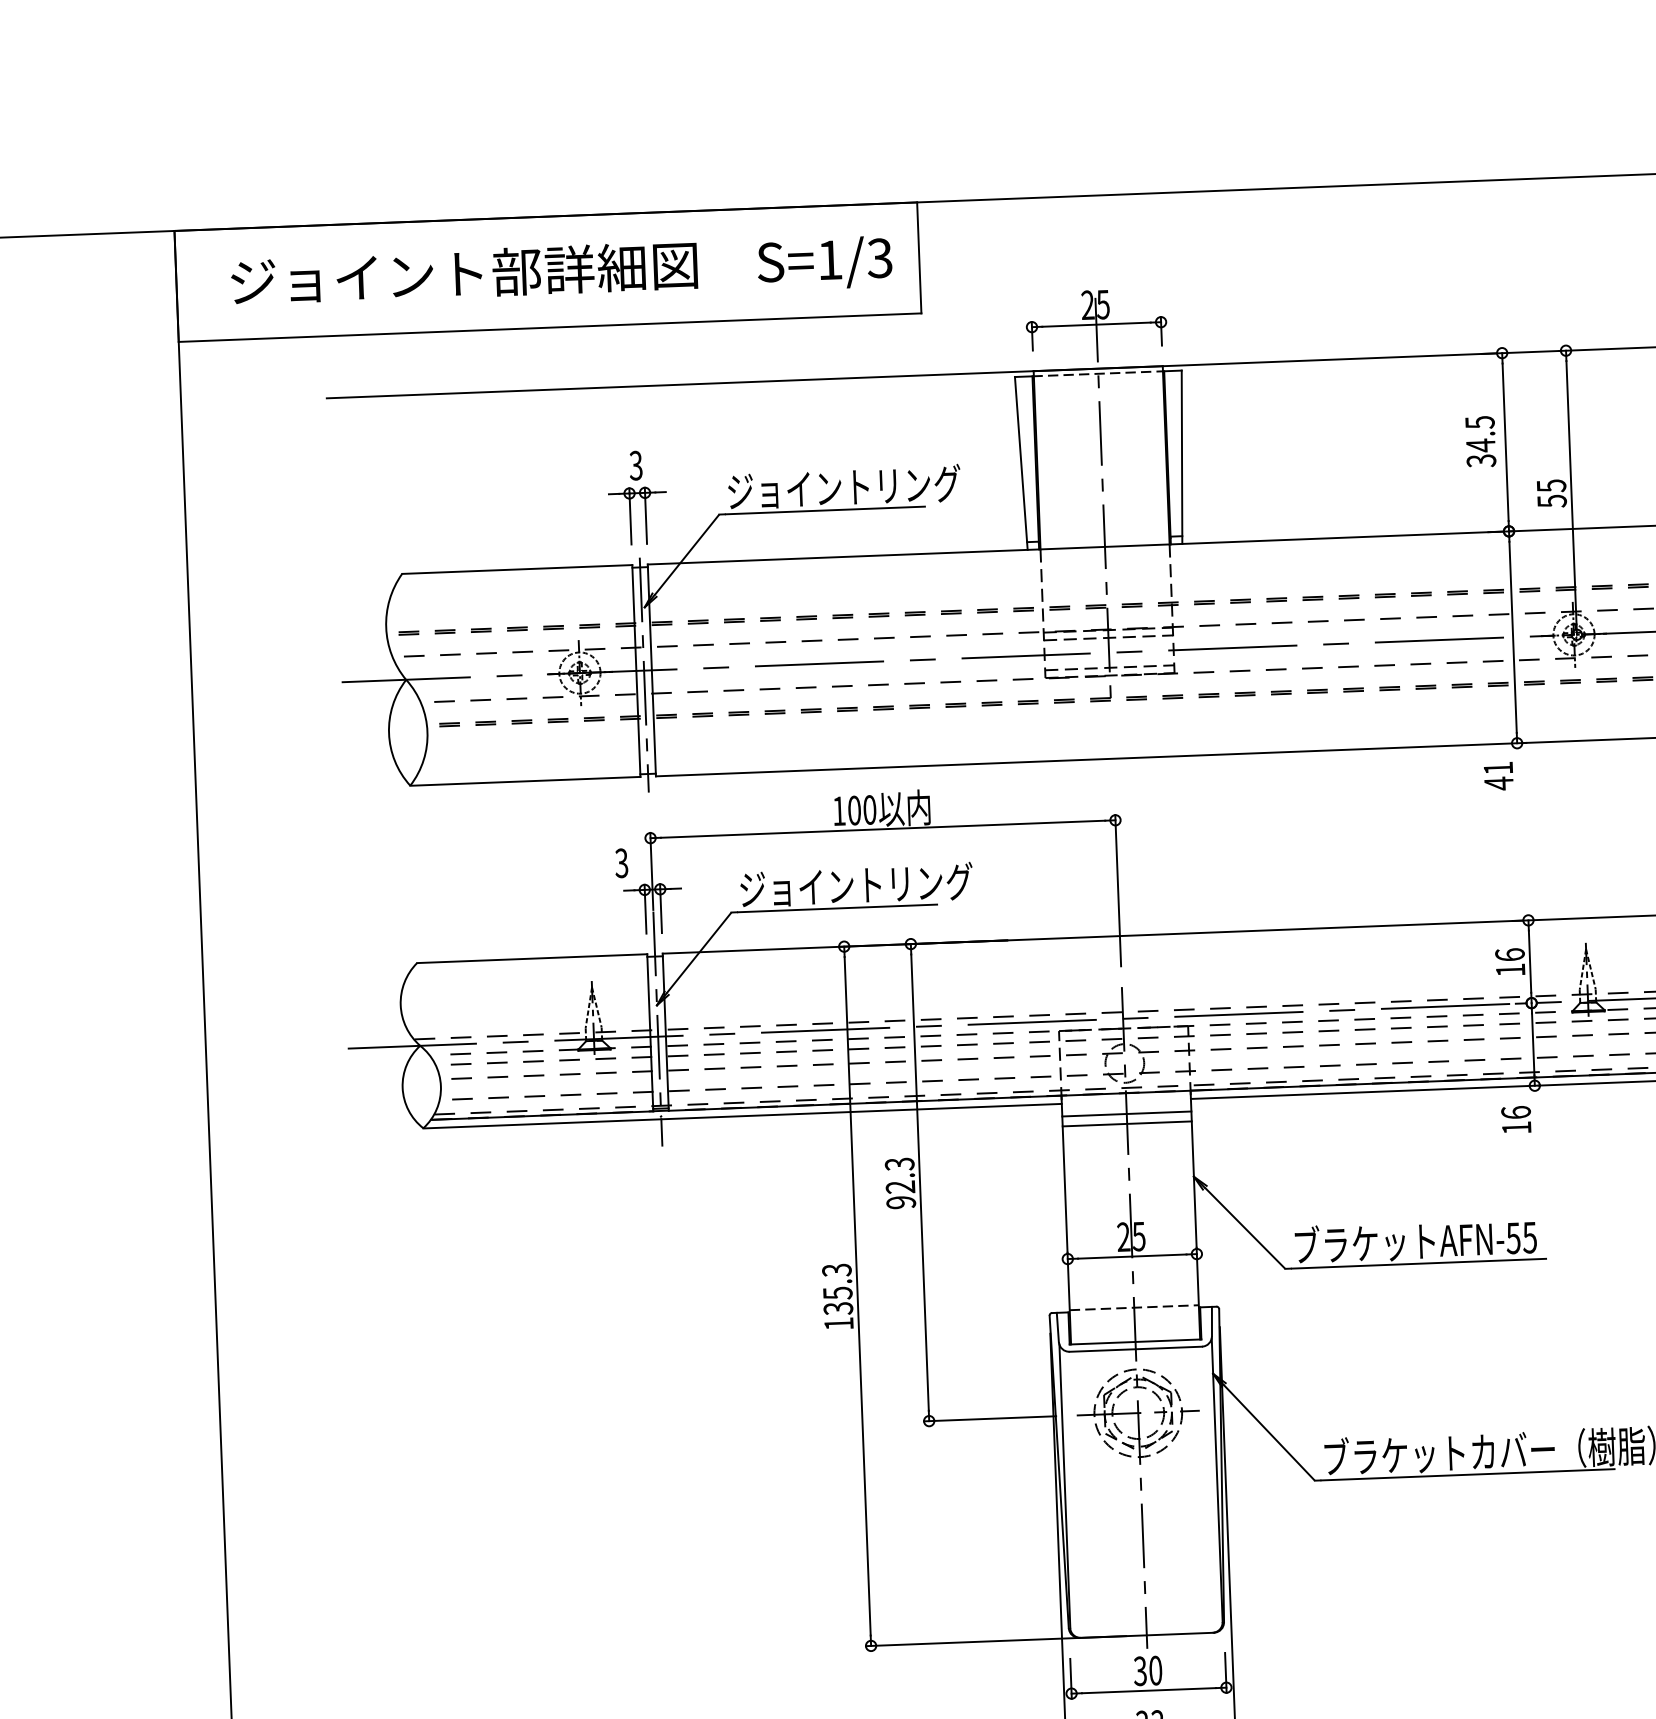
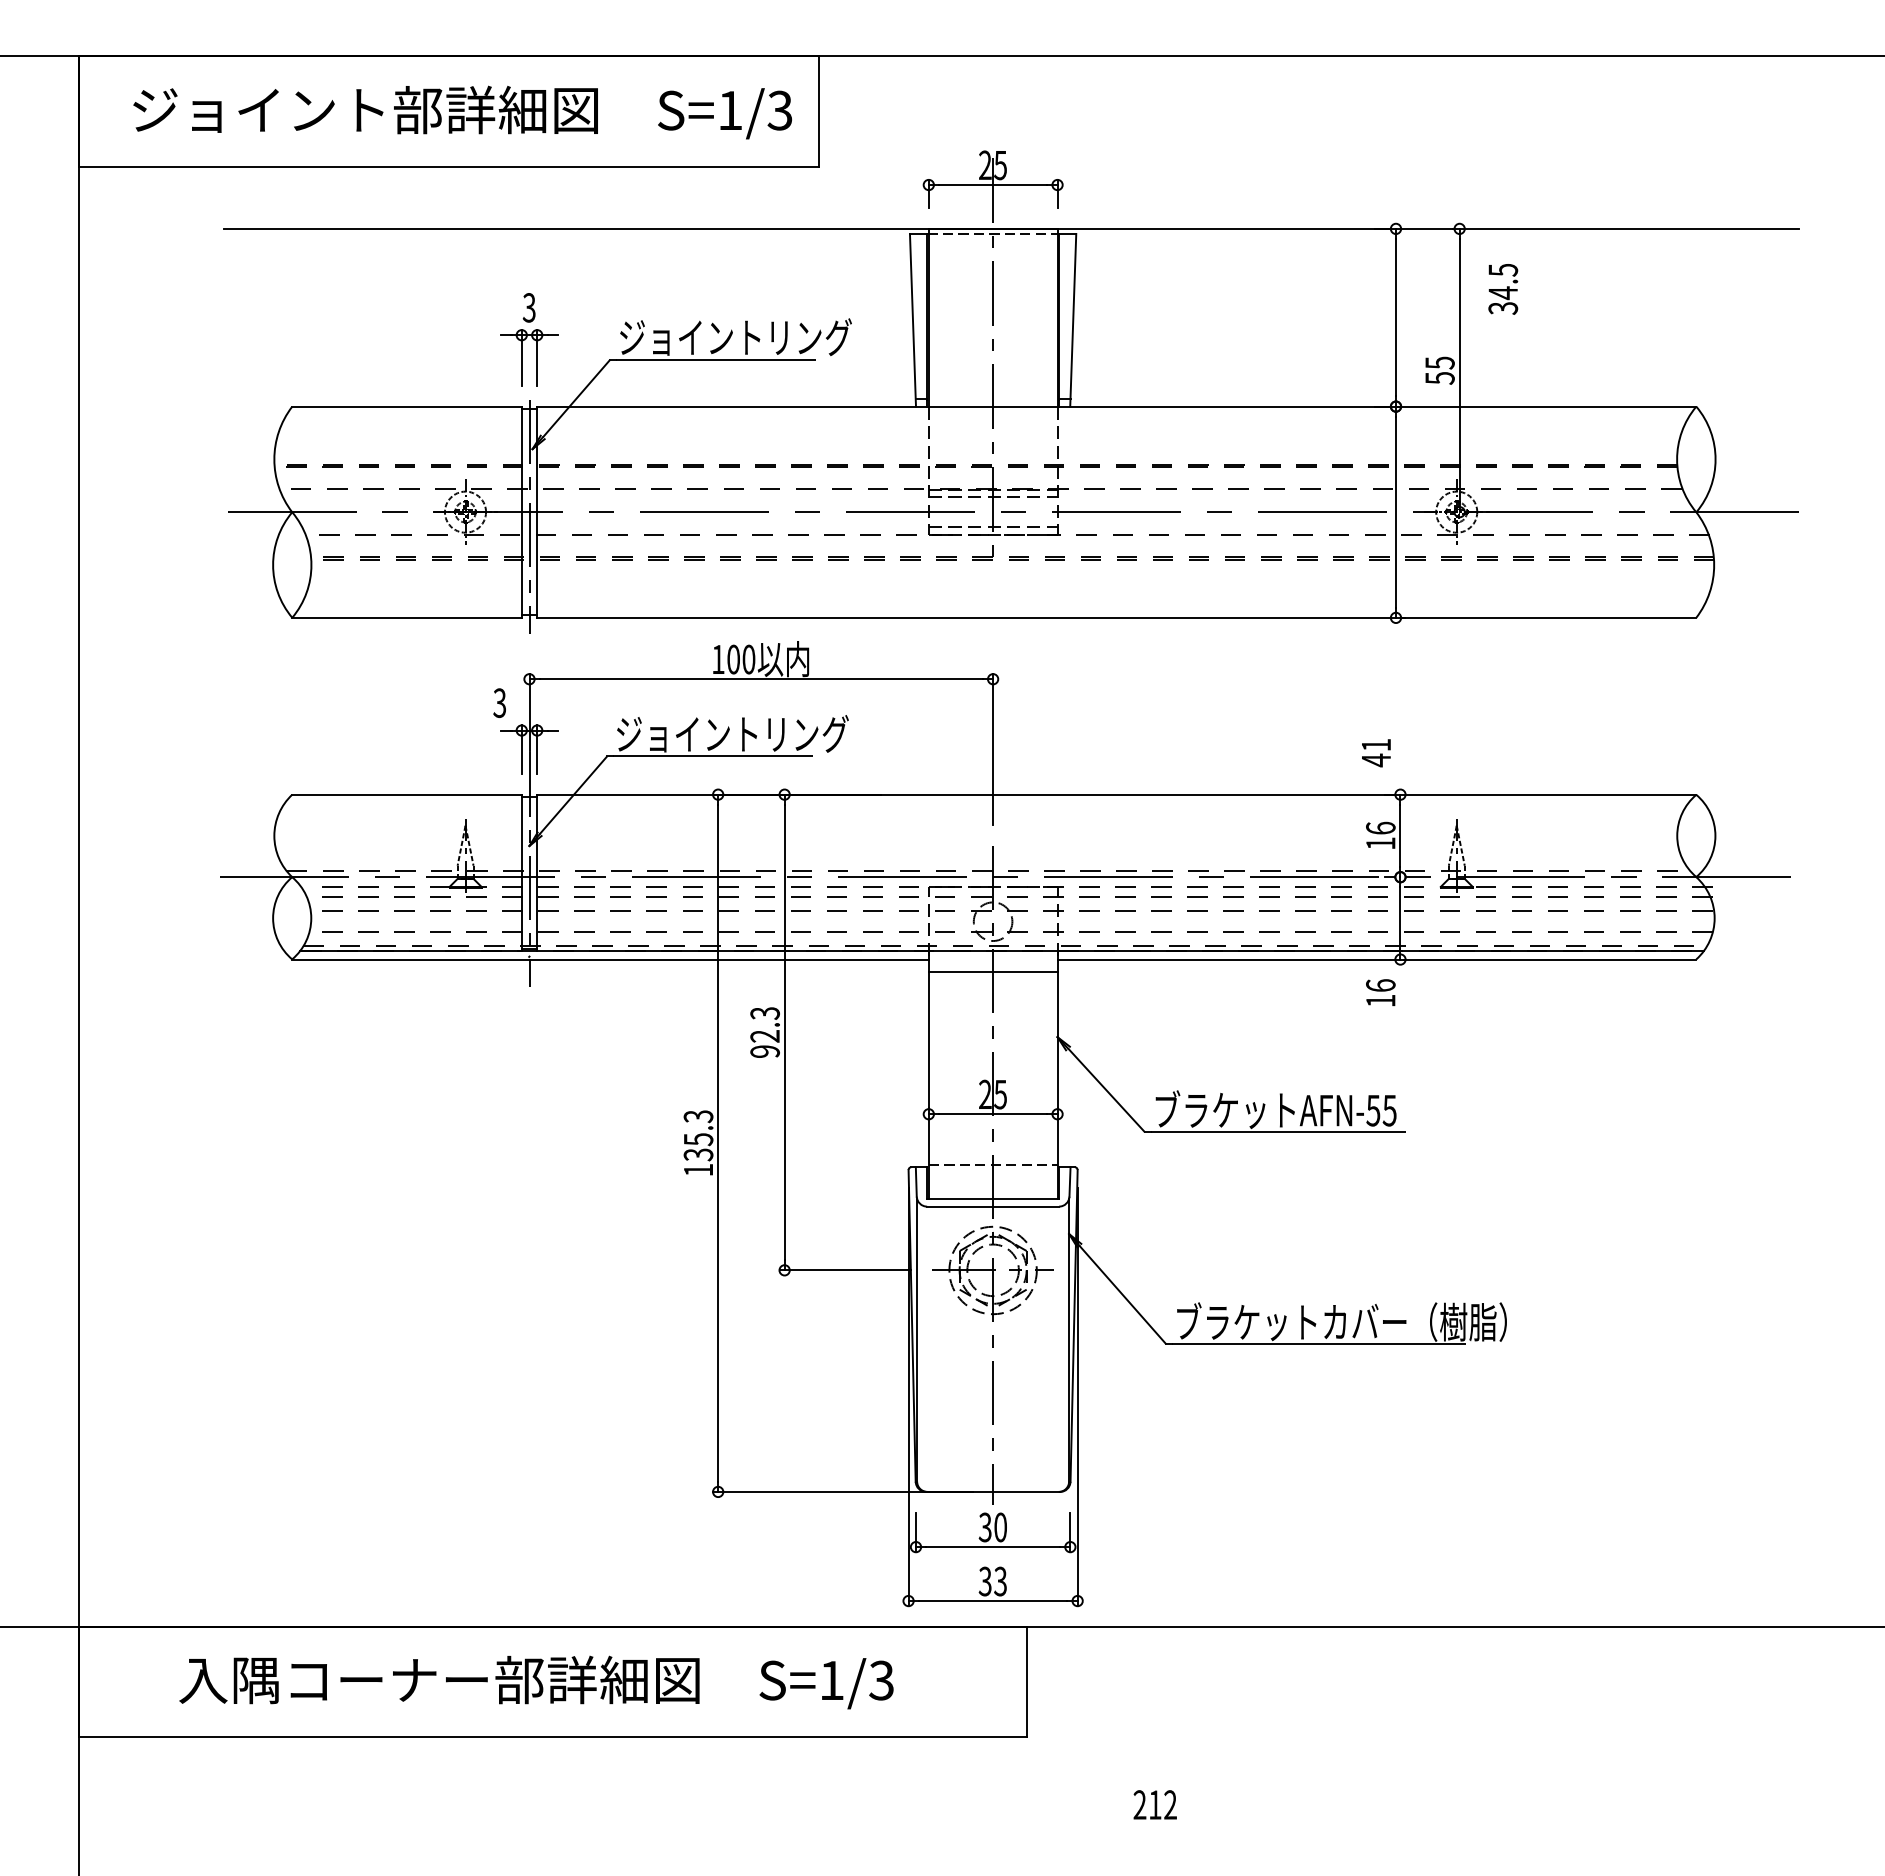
text: (1480, 441) -> (1503, 289), moved
text: (1498, 776) -> (1376, 753), moved
line: (1126, 1123) -> (992, 981), removed

